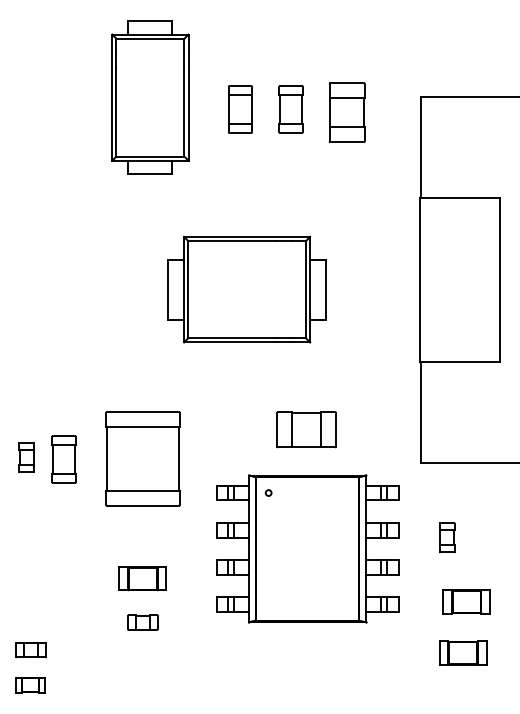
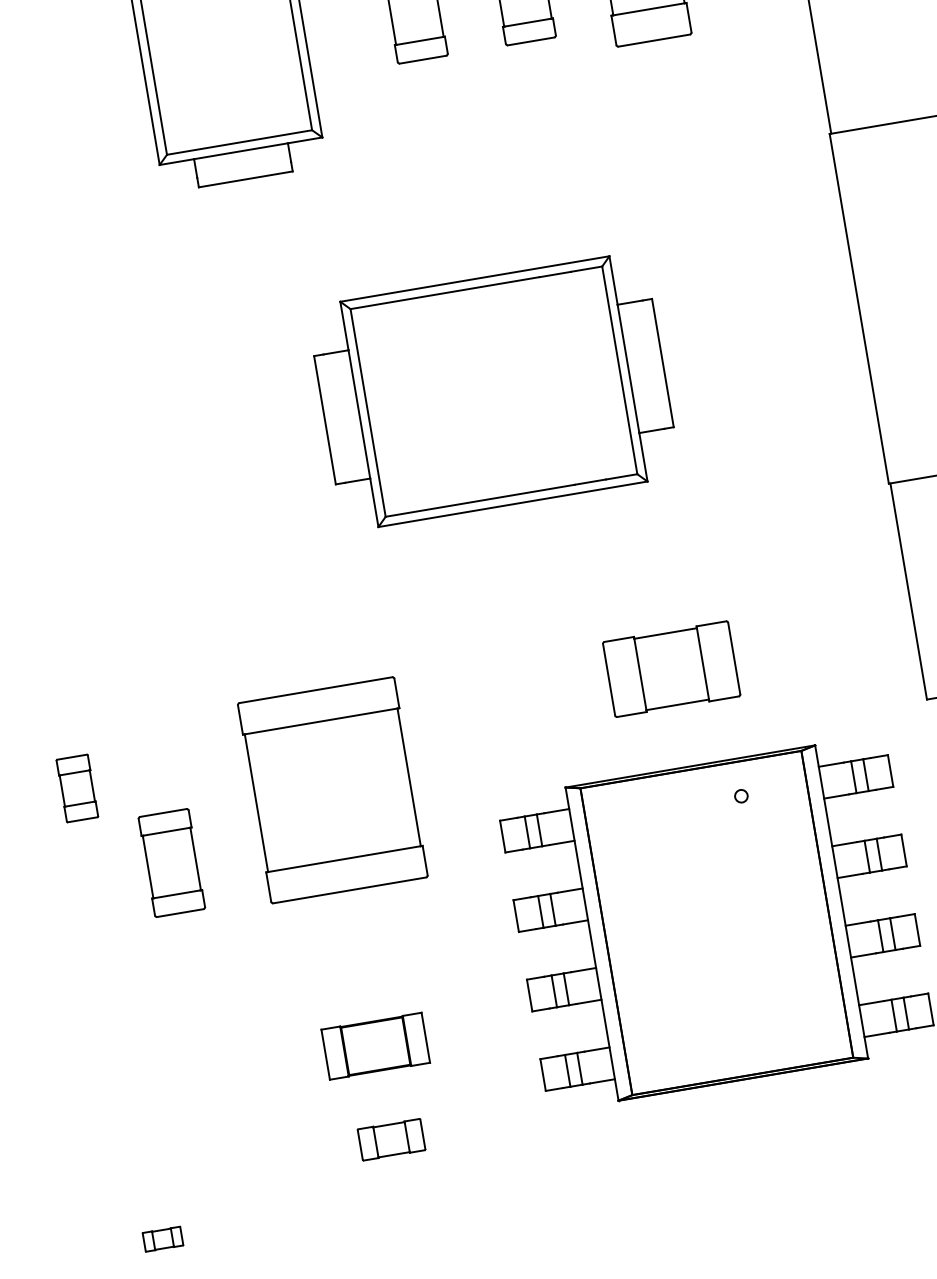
part: (26, 457) -> (76, 788), moved
part: (63, 459) -> (170, 863), moved
circle: (268, 492) -> (740, 795), moved
part: (30, 650) -> (161, 1239), size x0.6

